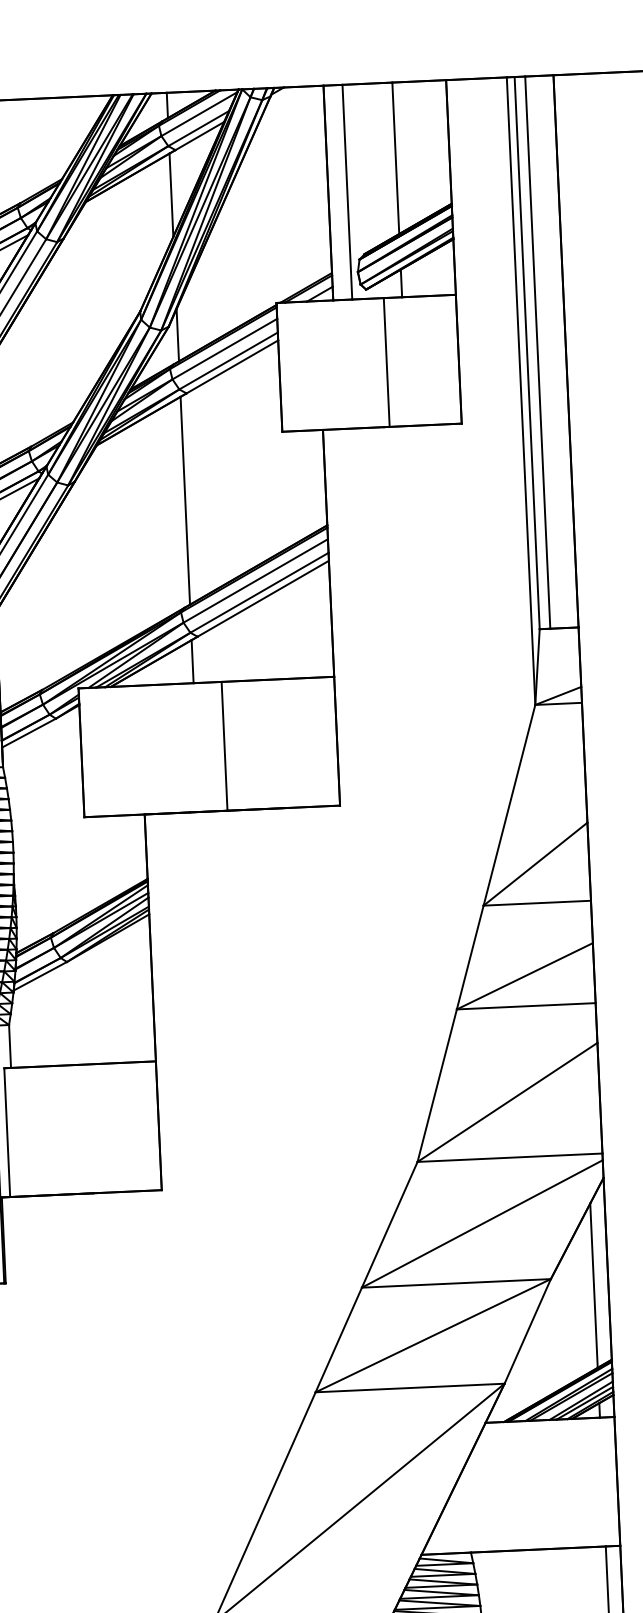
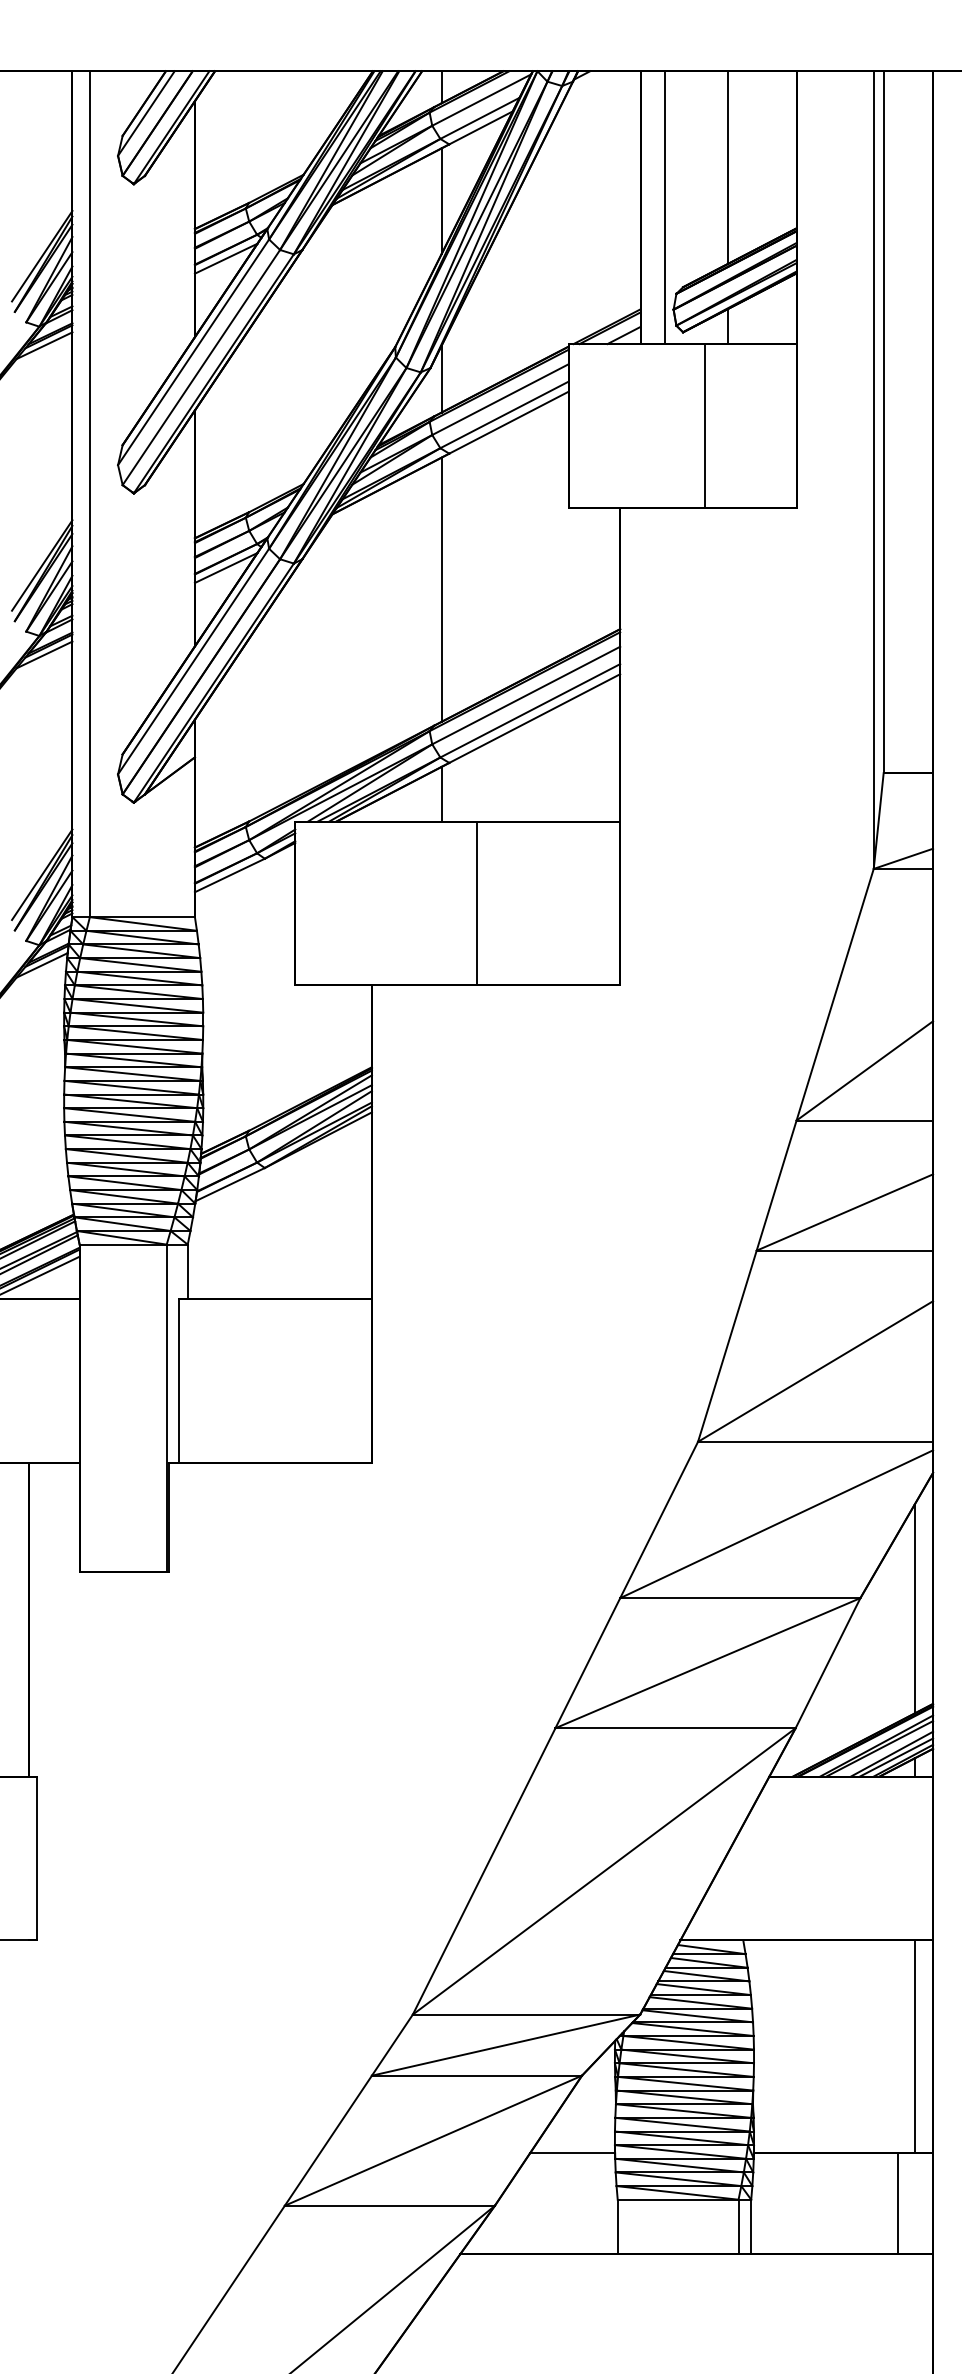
line: (538, 352) -> (897, 422), removed

